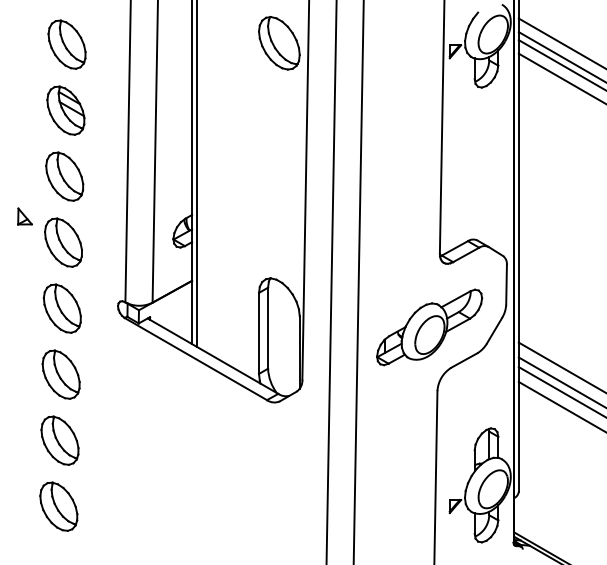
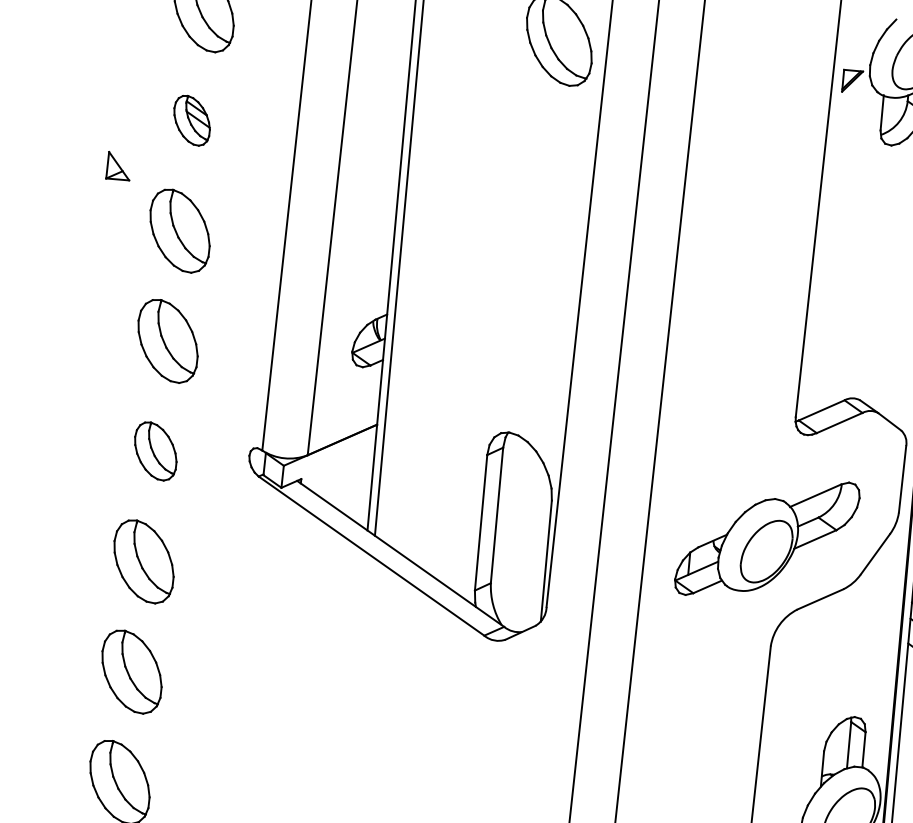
part: (65, 110) -> (191, 120), size x0.6
part: (24, 216) -> (118, 166), moved
part: (61, 308) -> (154, 451), size x0.7

